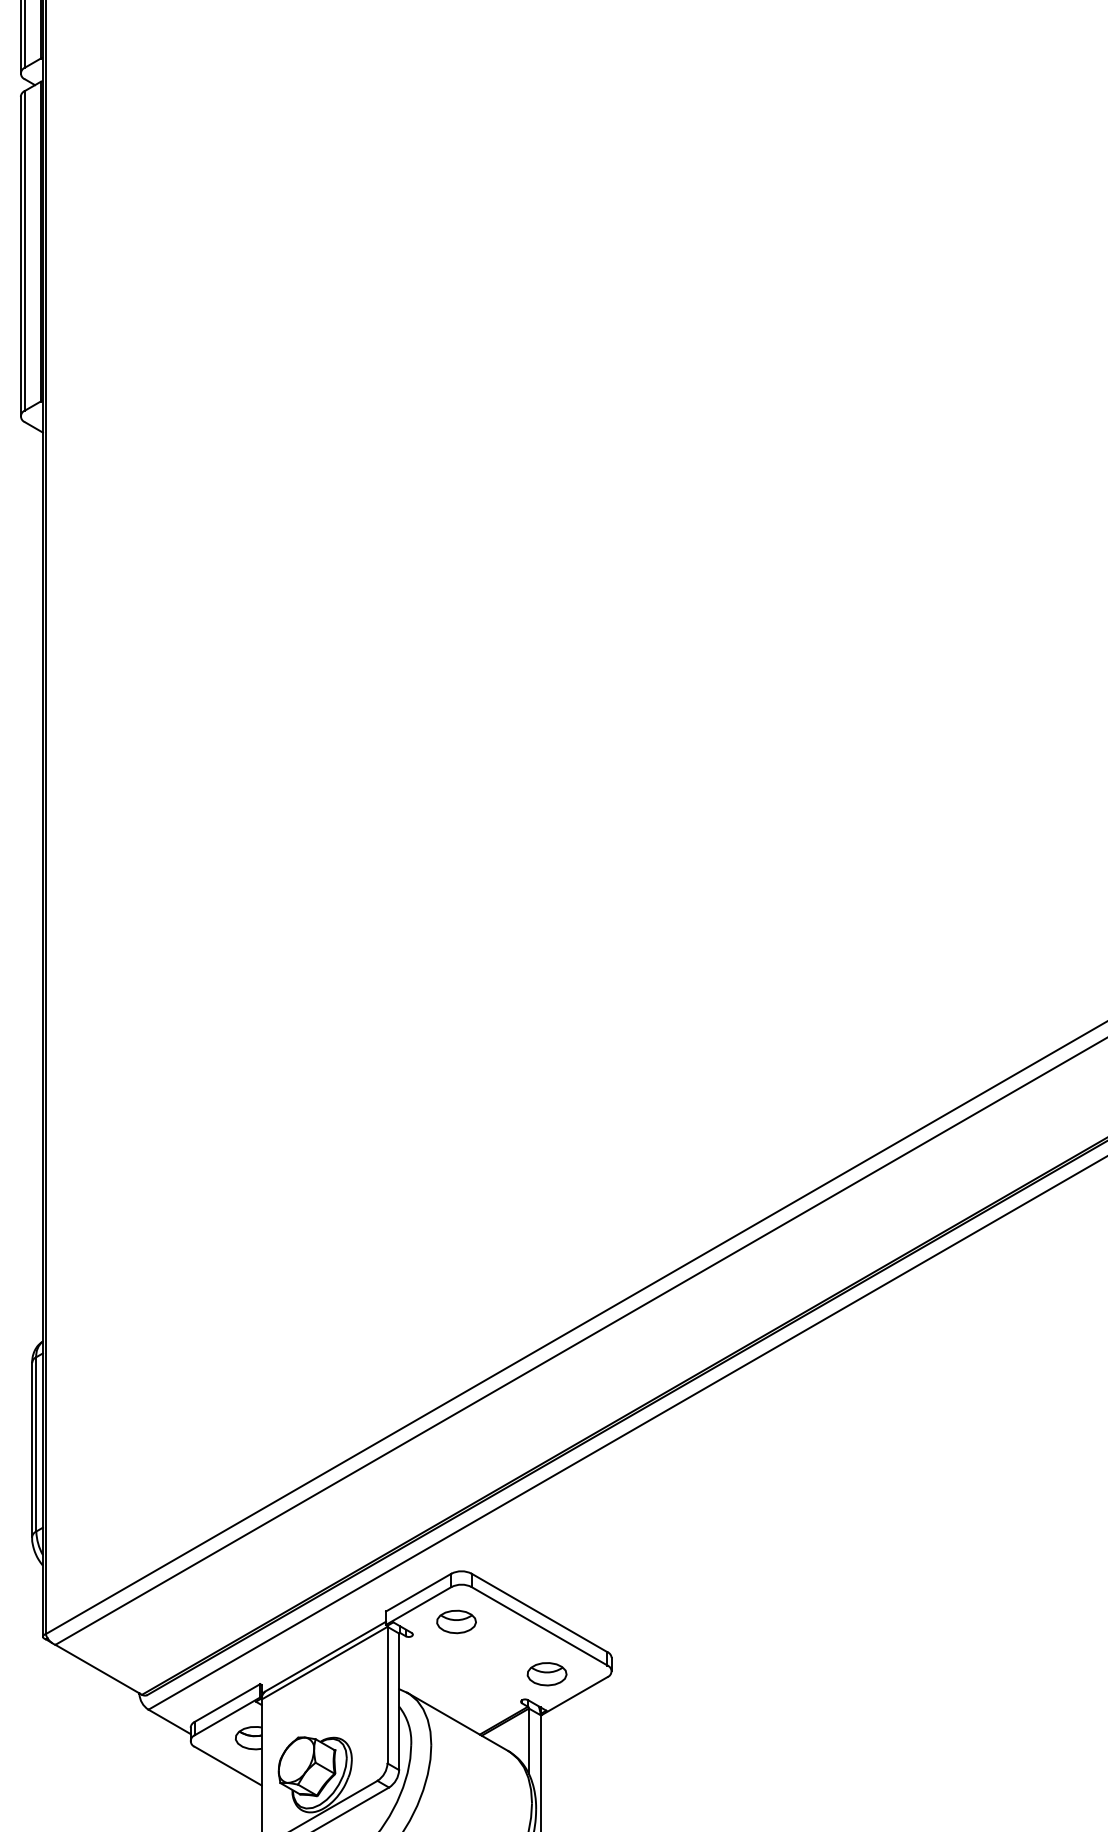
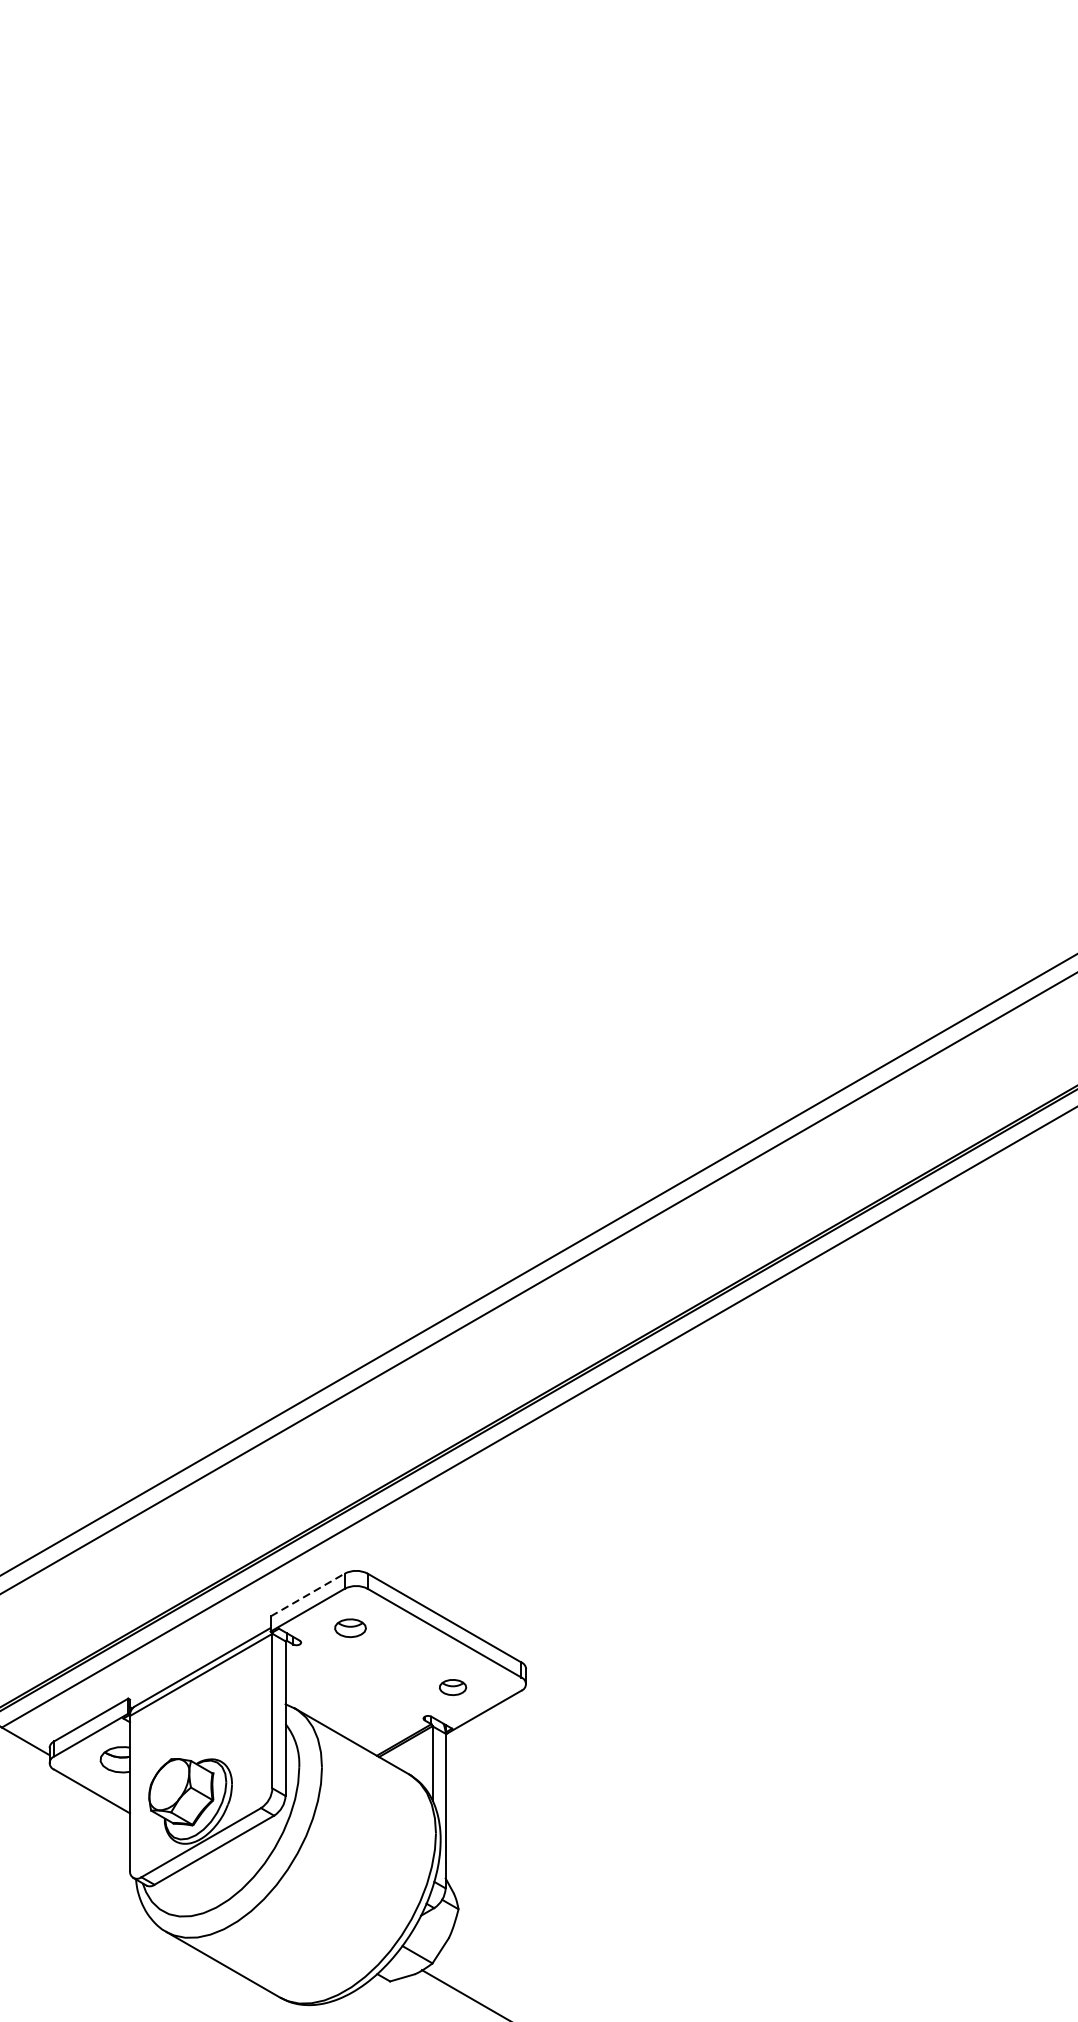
line: (418, 1592) -> (307, 1594), solid -> dashed
part: (456, 1621) -> (350, 1627), size x0.7
part: (546, 1674) -> (452, 1687), size x0.6

